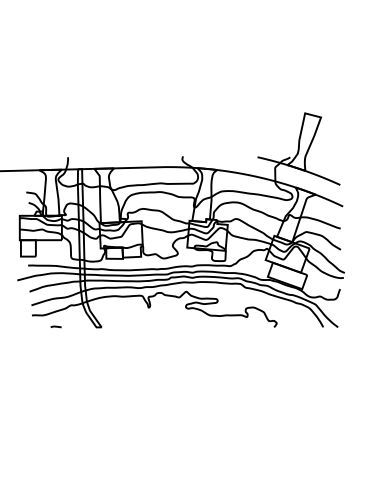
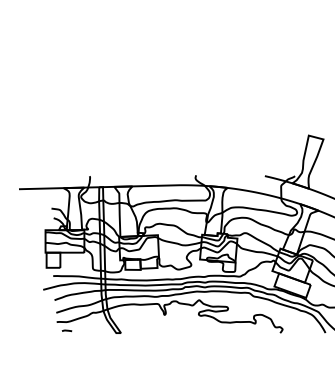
curve: (55, 326) -> (66, 330), moved

